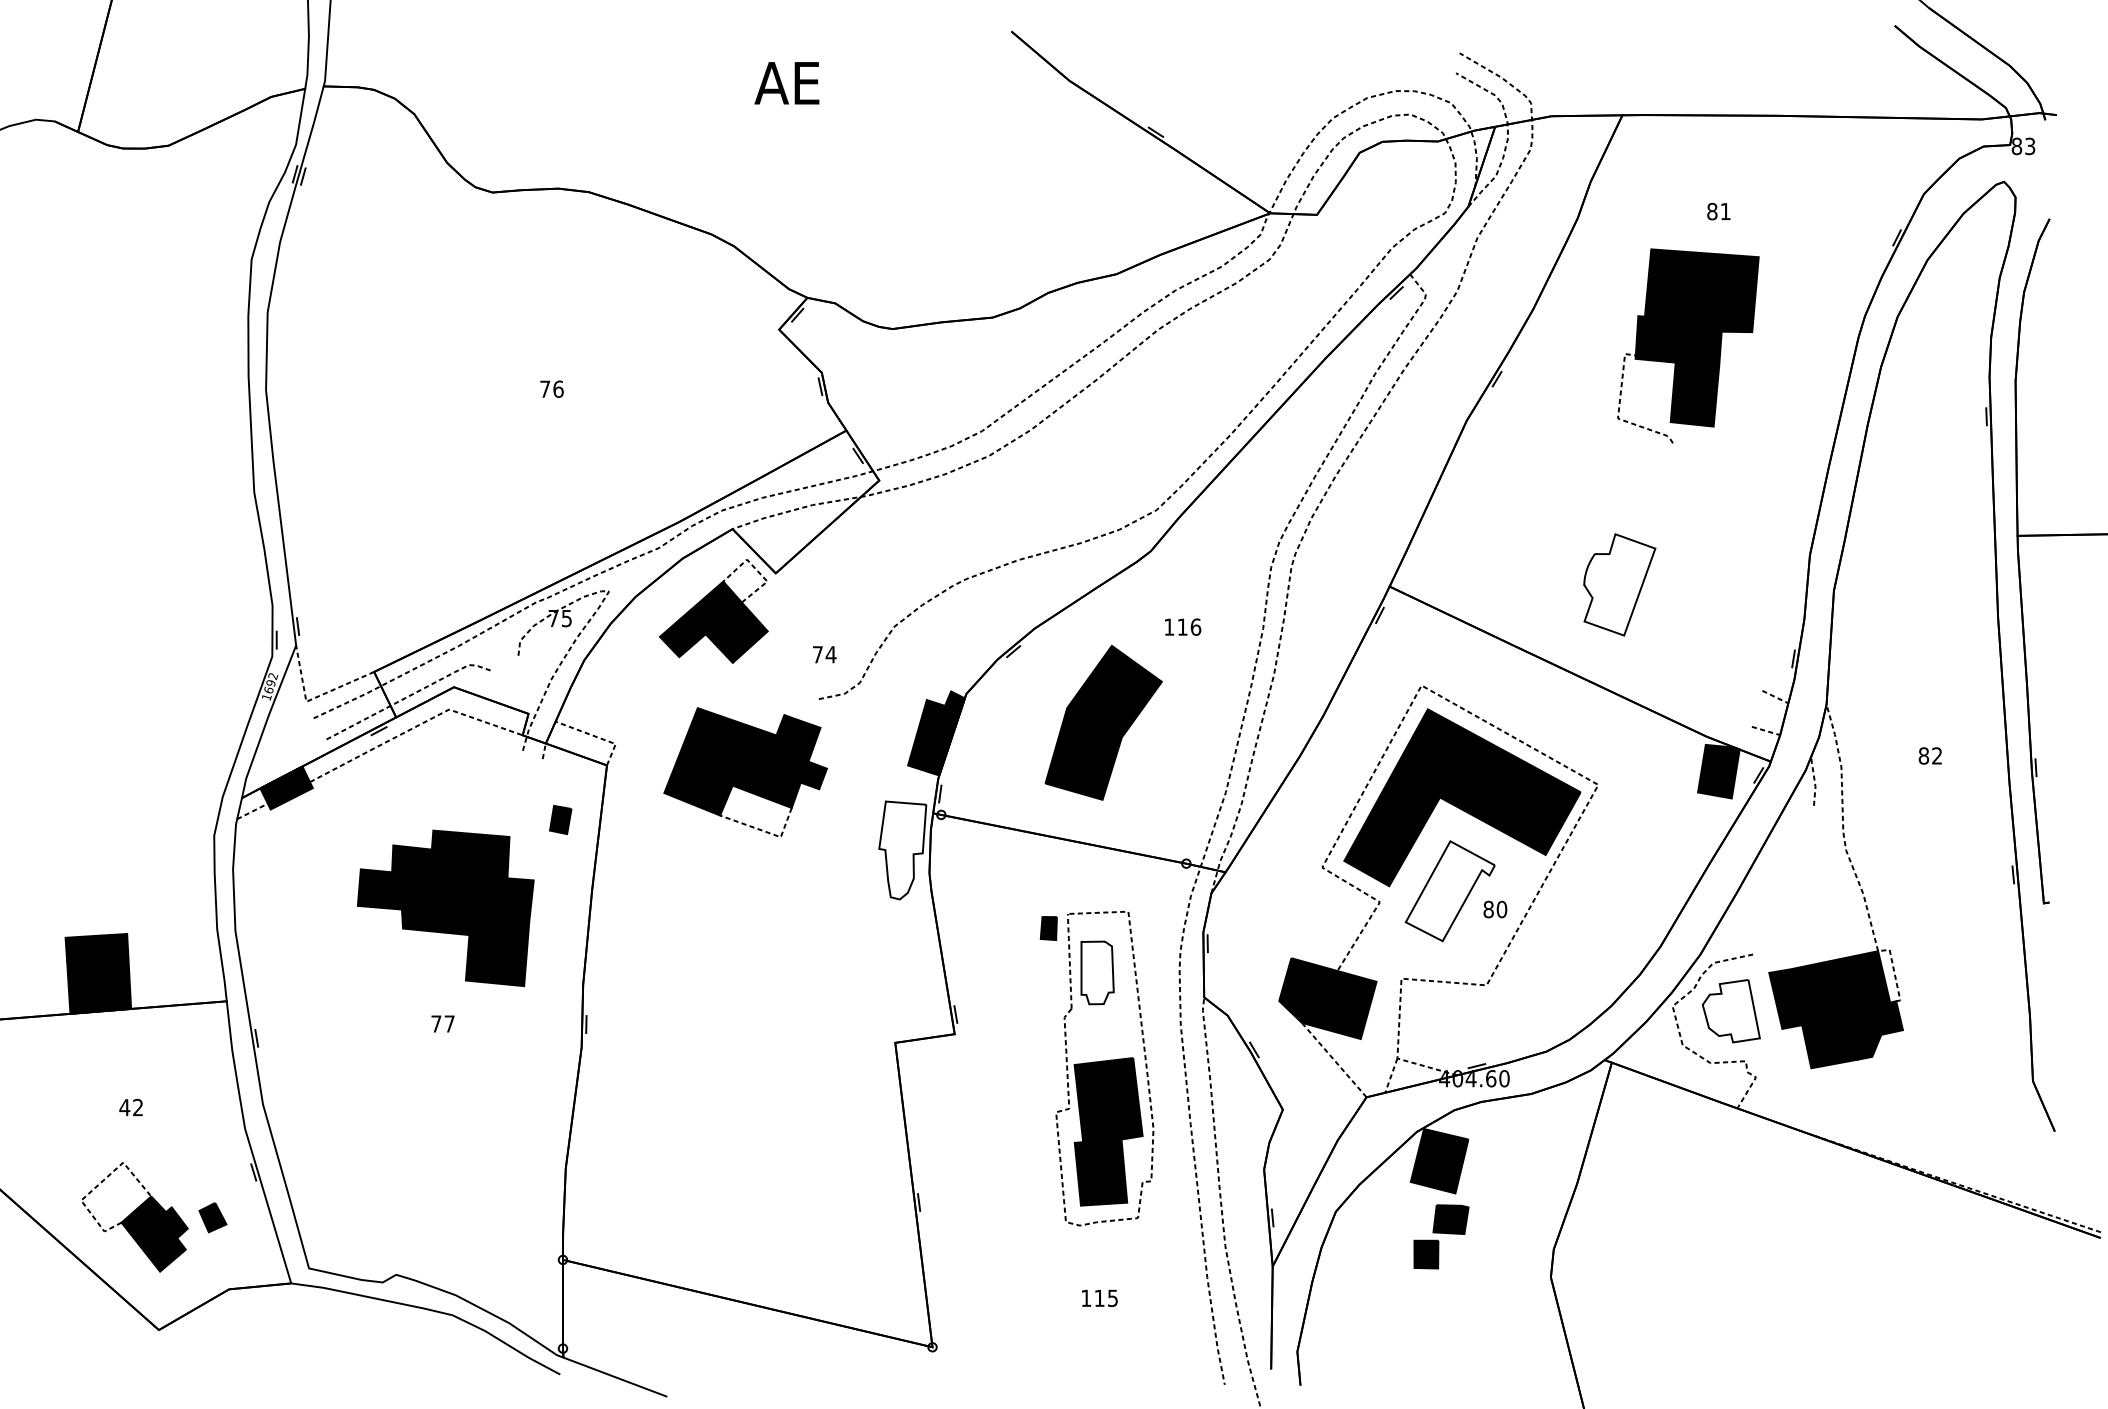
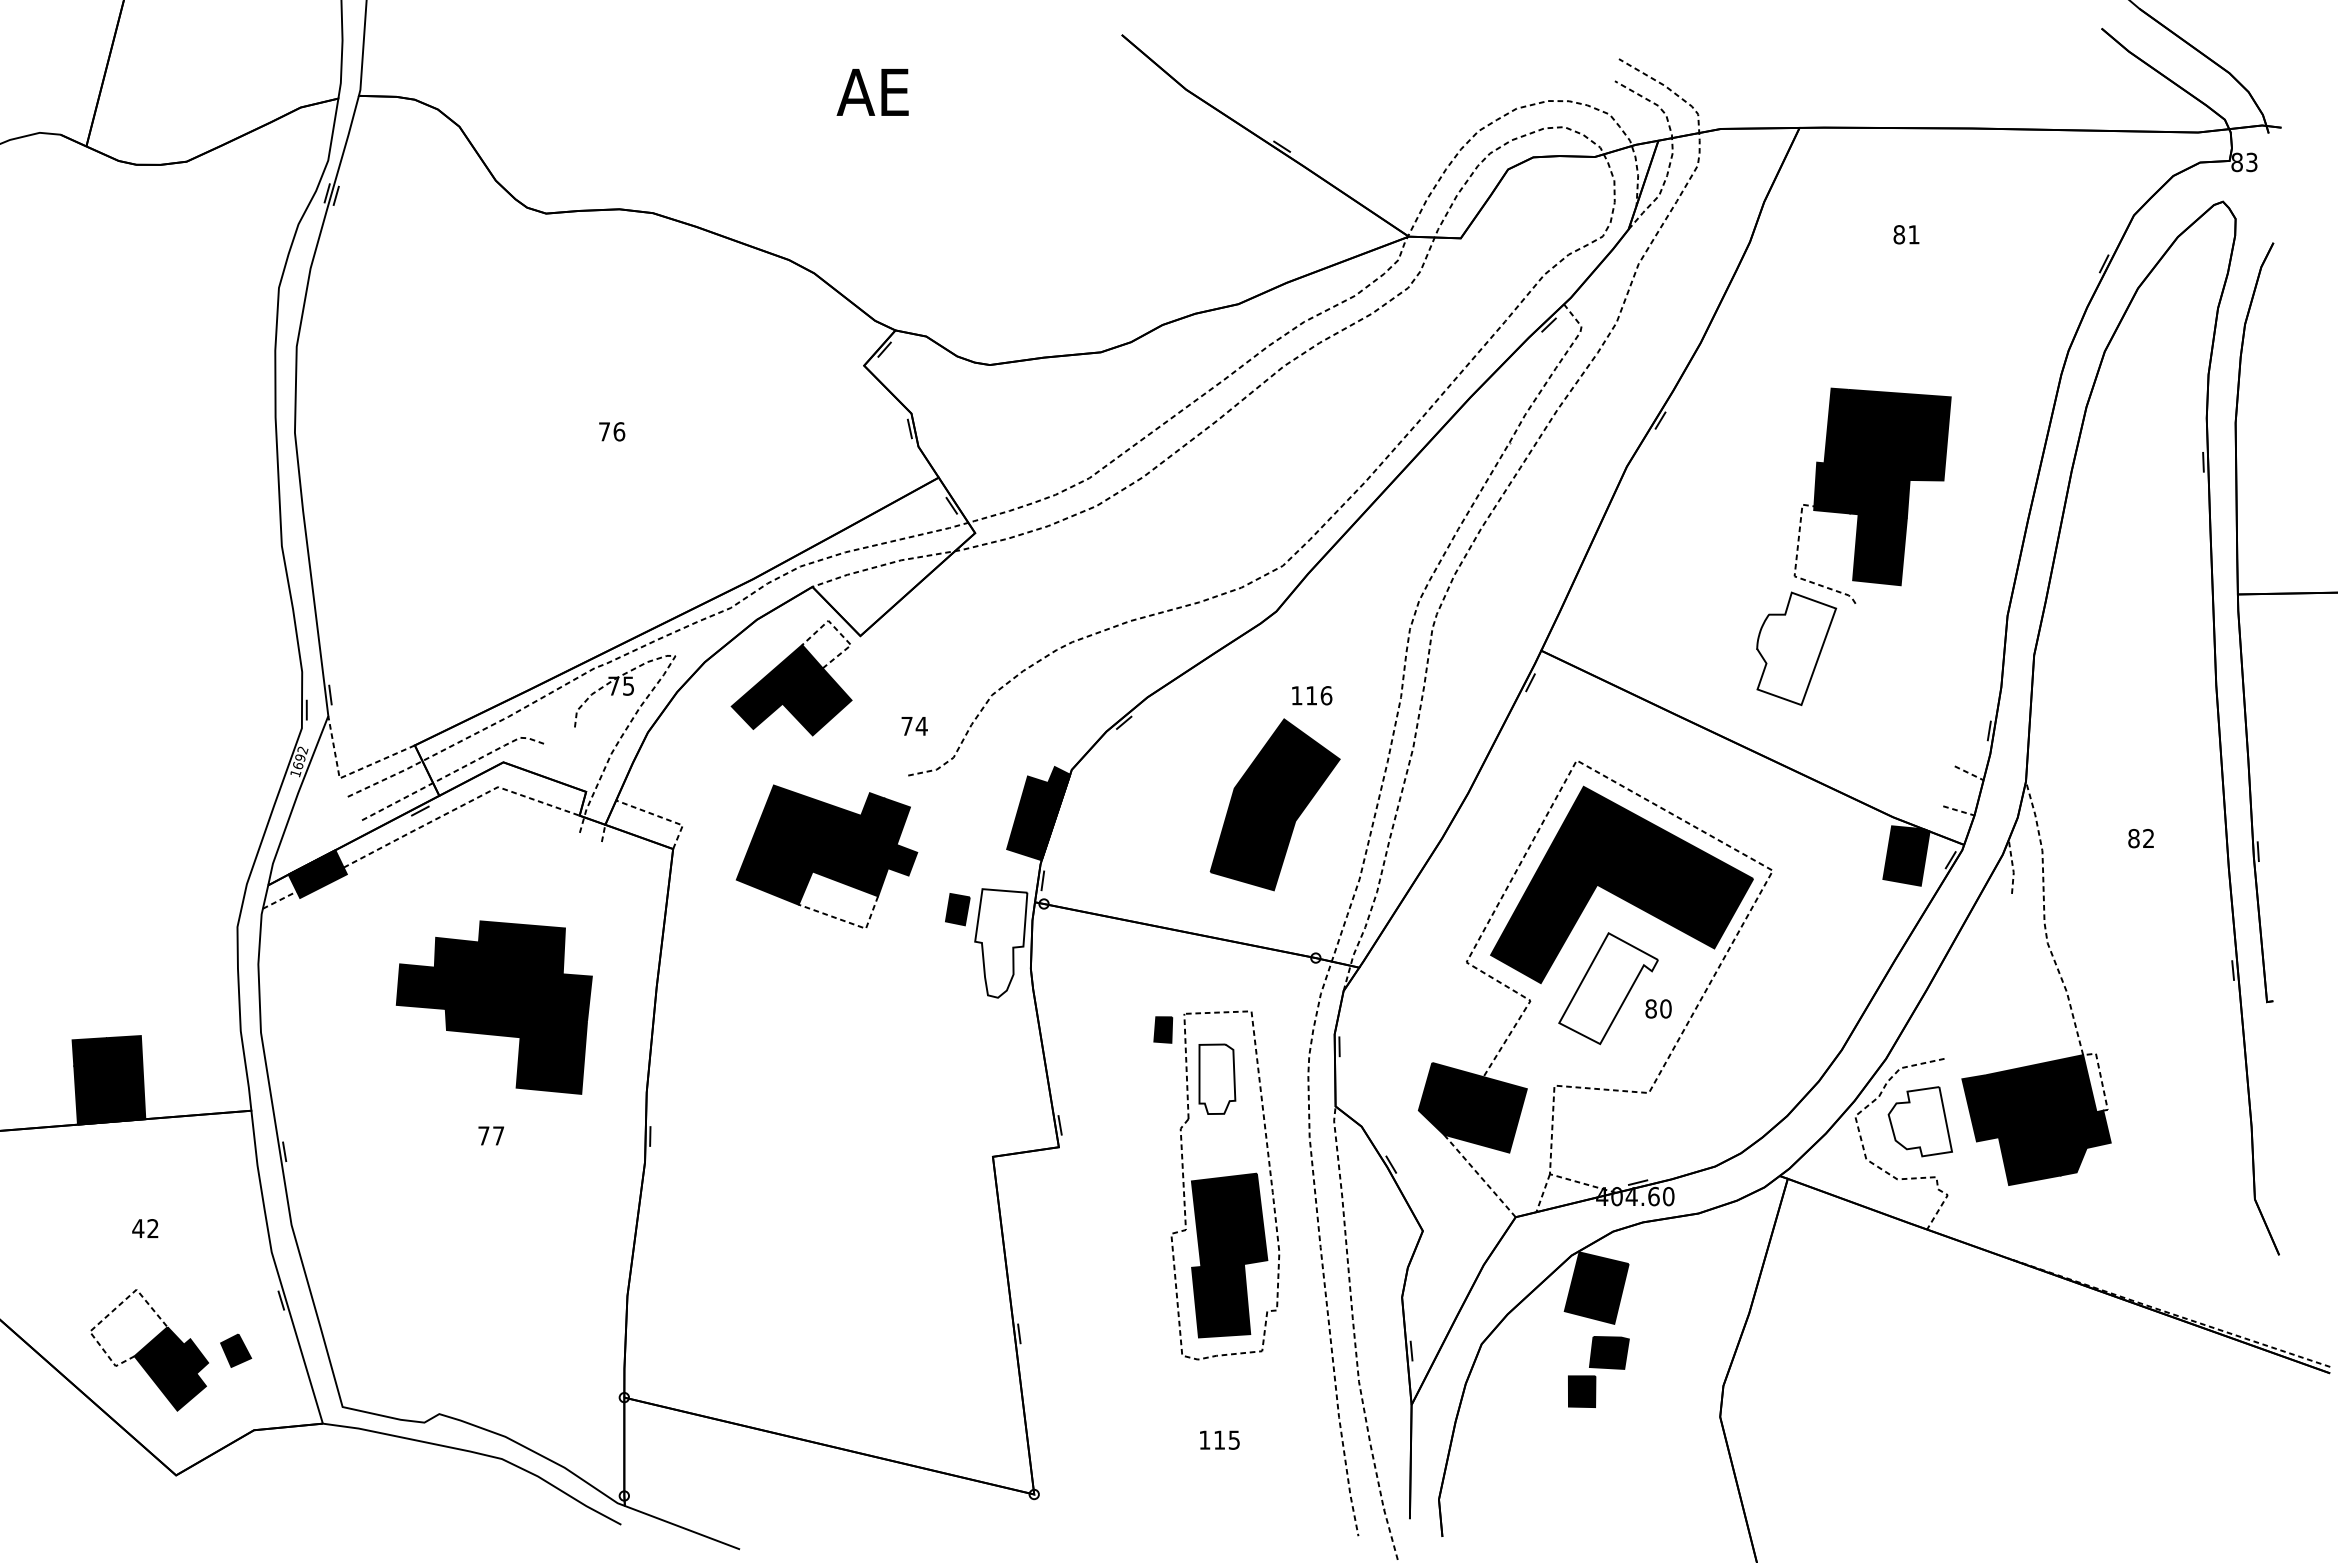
part: (1688, 345) -> (1872, 495), moved
part: (1103, 722) -> (1274, 804), moved
part: (560, 819) -> (957, 909), moved

